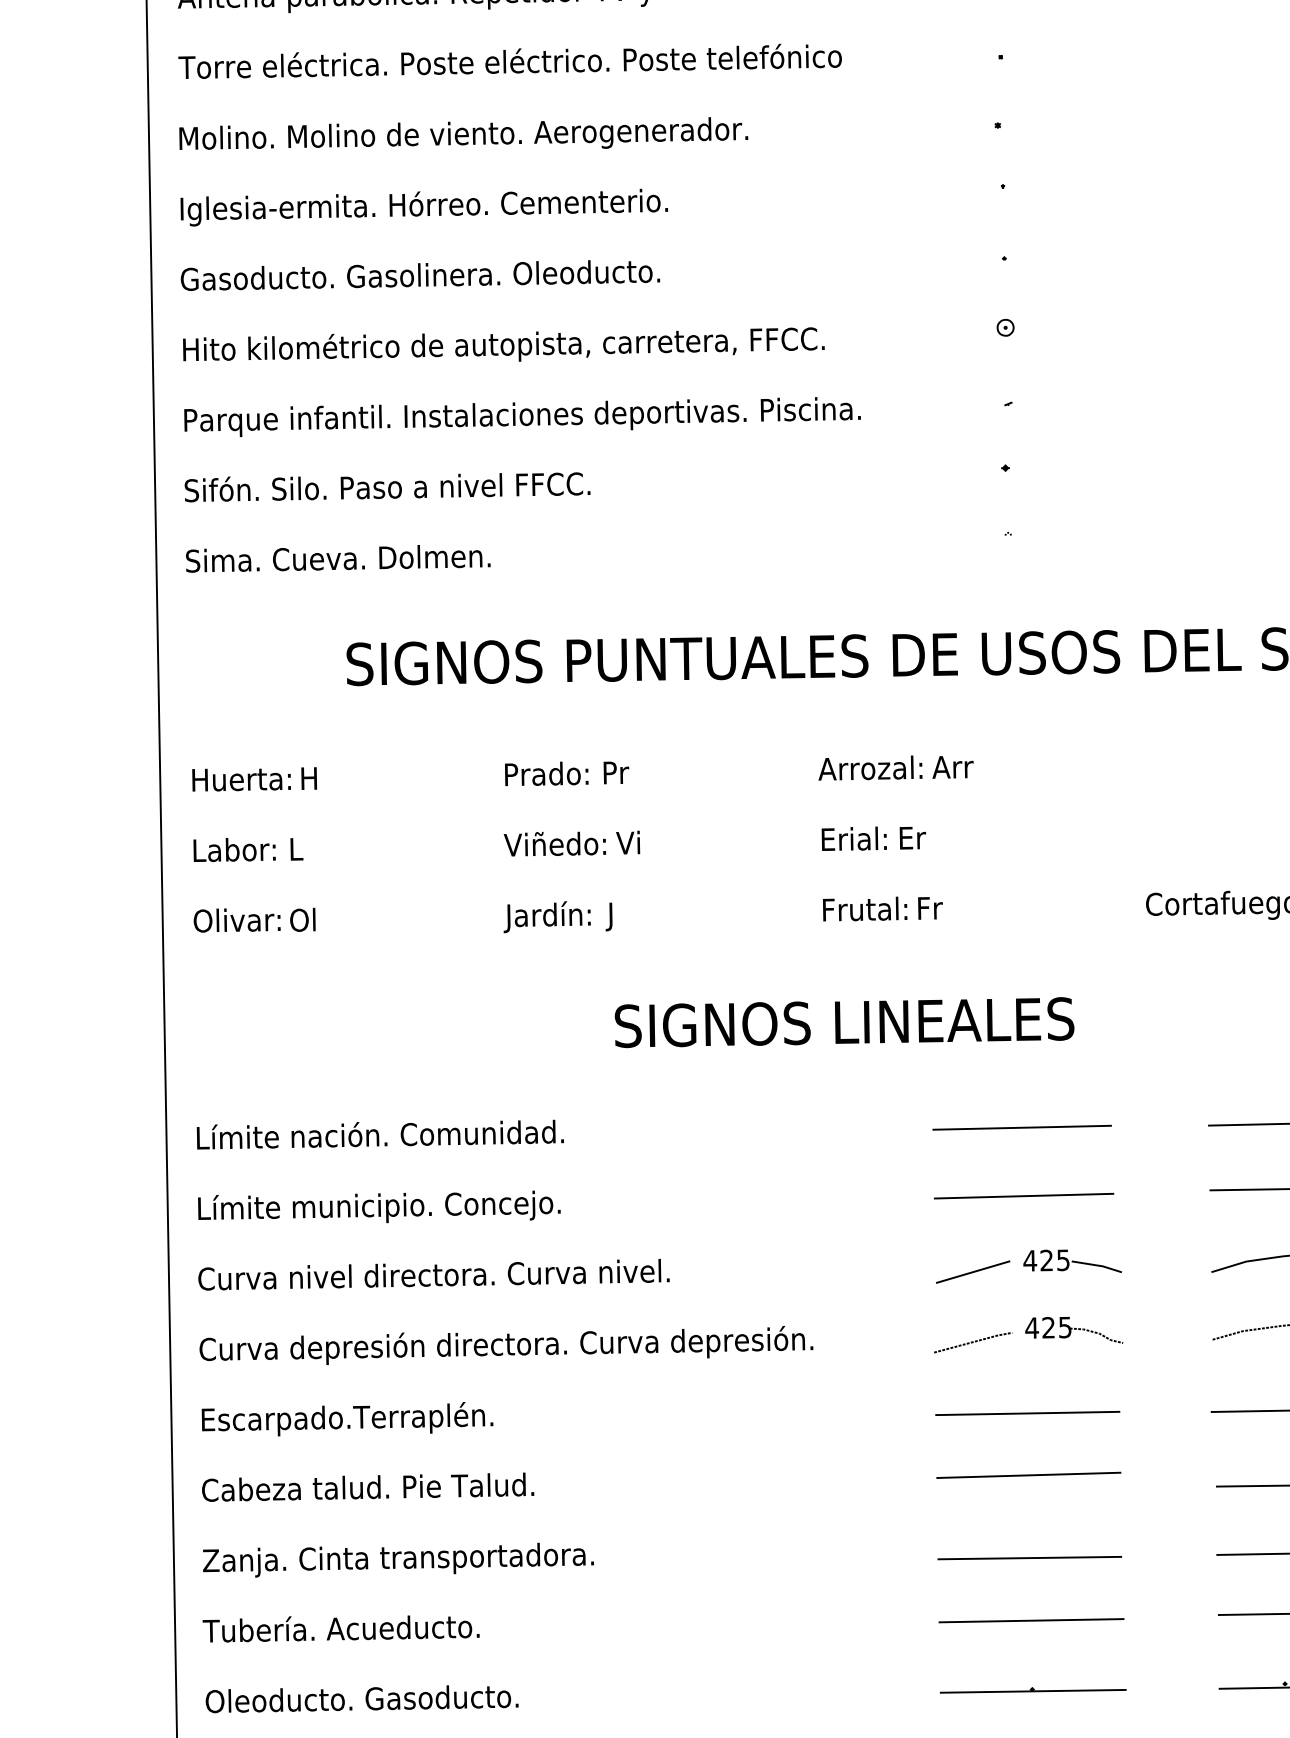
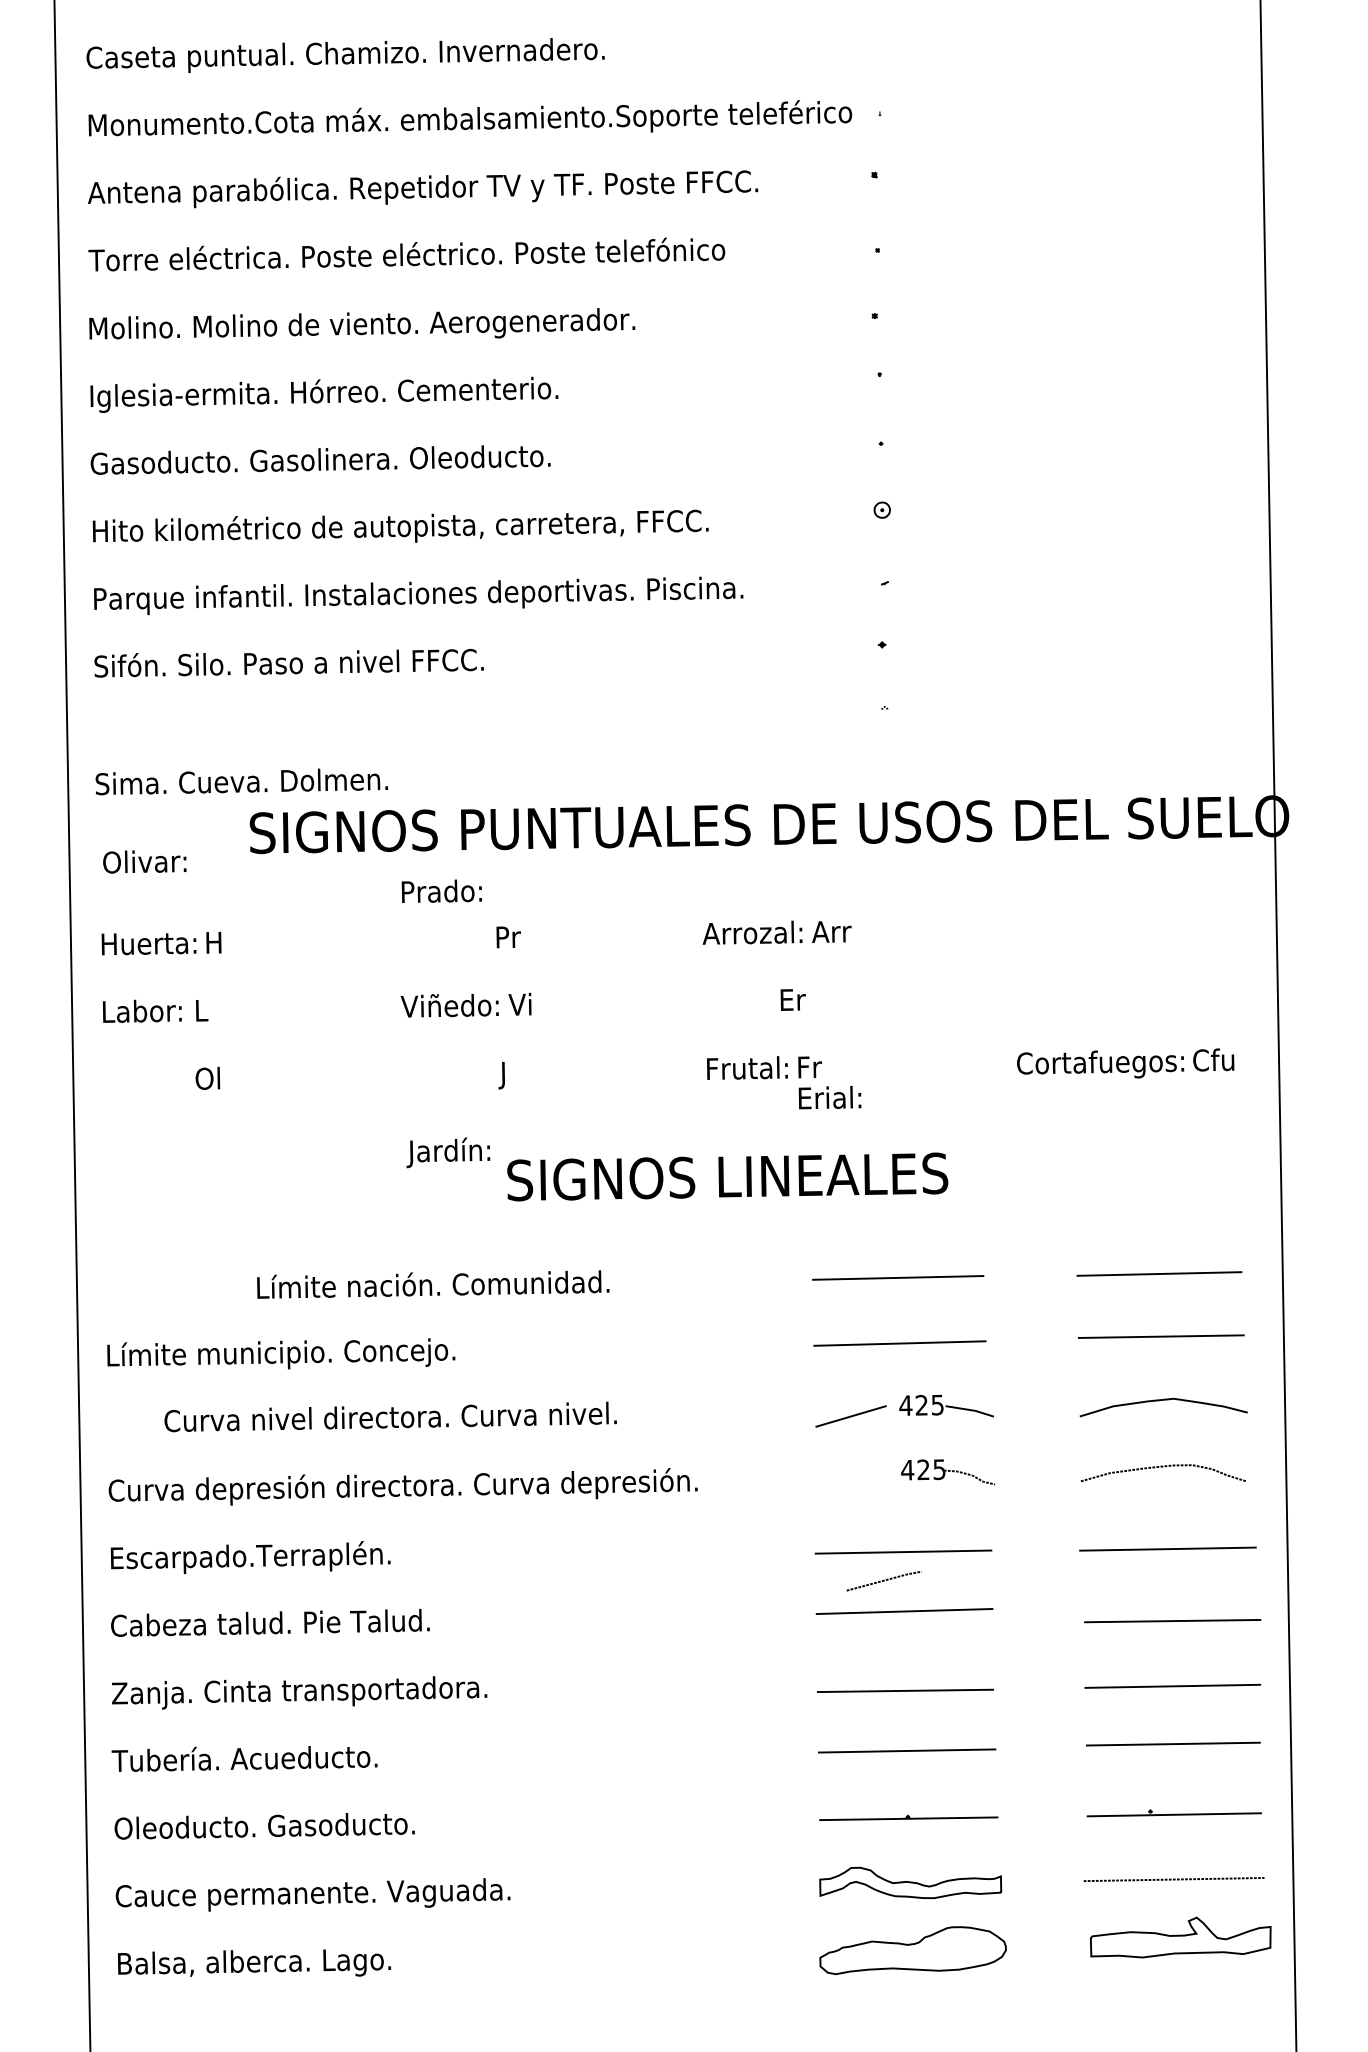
text: (337, 558) -> (241, 781), moved
text: (546, 773) -> (441, 890), moved
text: (853, 838) -> (829, 1097), moved
text: (547, 916) -> (448, 1152), moved
text: (236, 919) -> (144, 861), moved
text: (380, 1134) -> (433, 1284), moved
text: (433, 1274) -> (390, 1416), moved
line: (972, 1343) -> (883, 1581), moved

